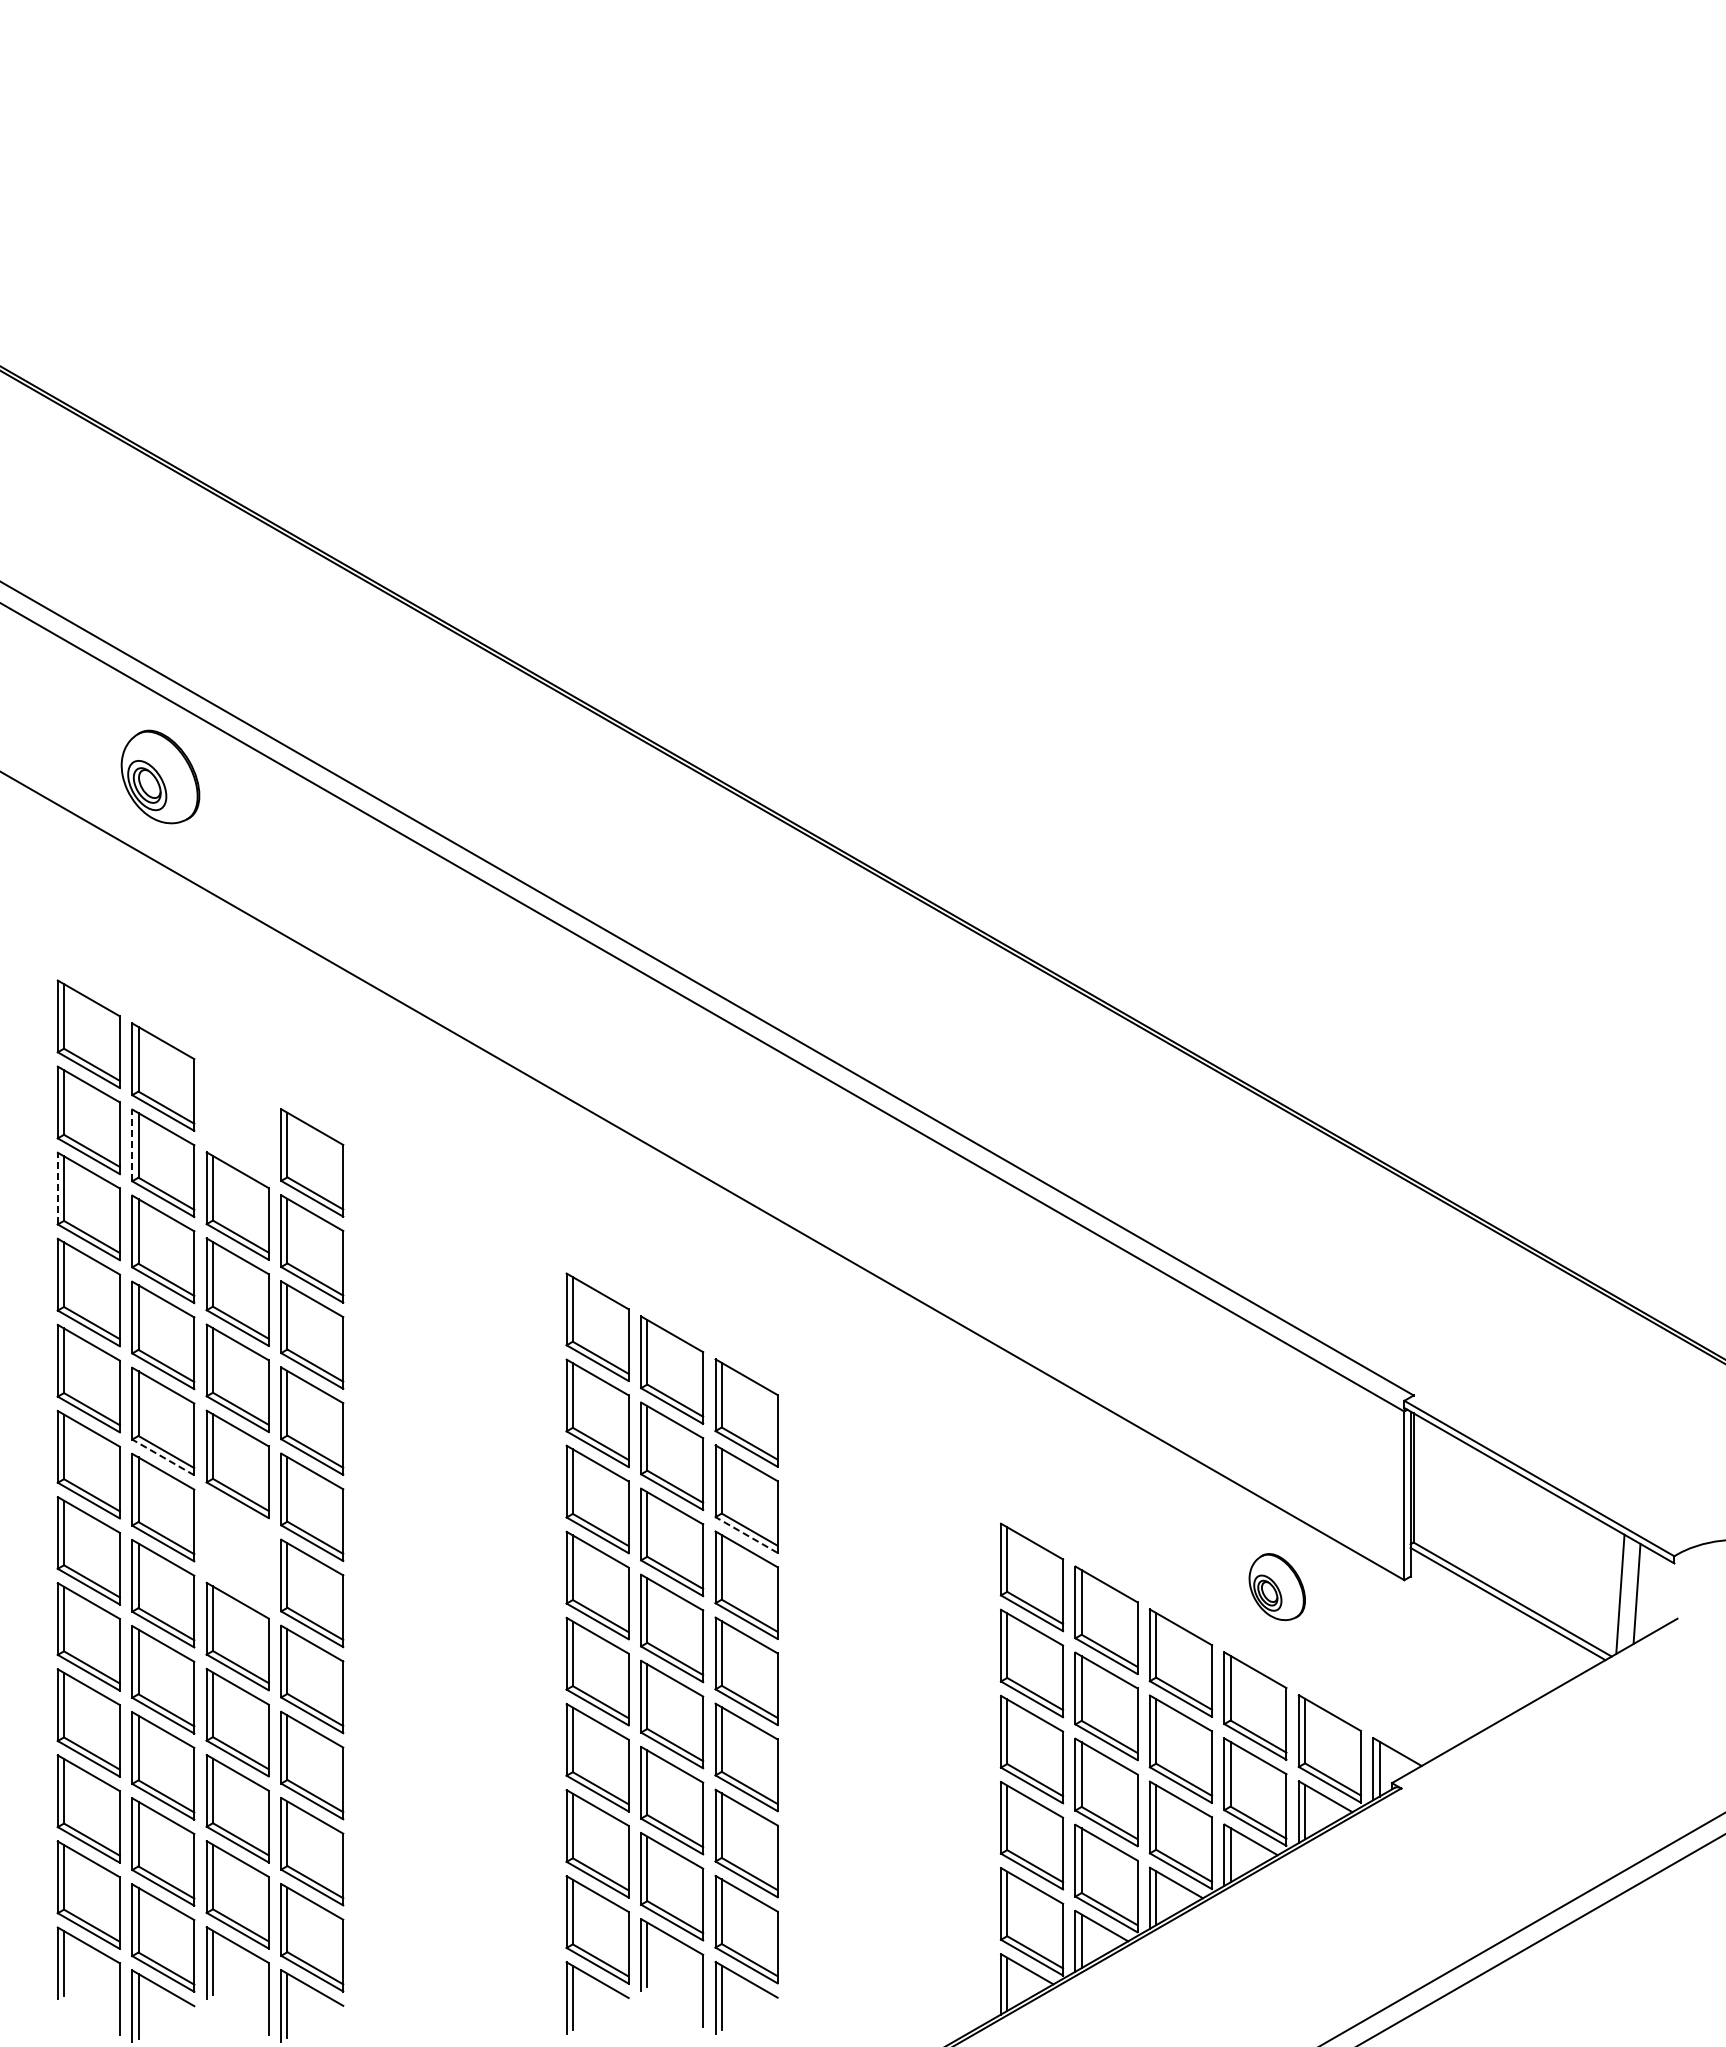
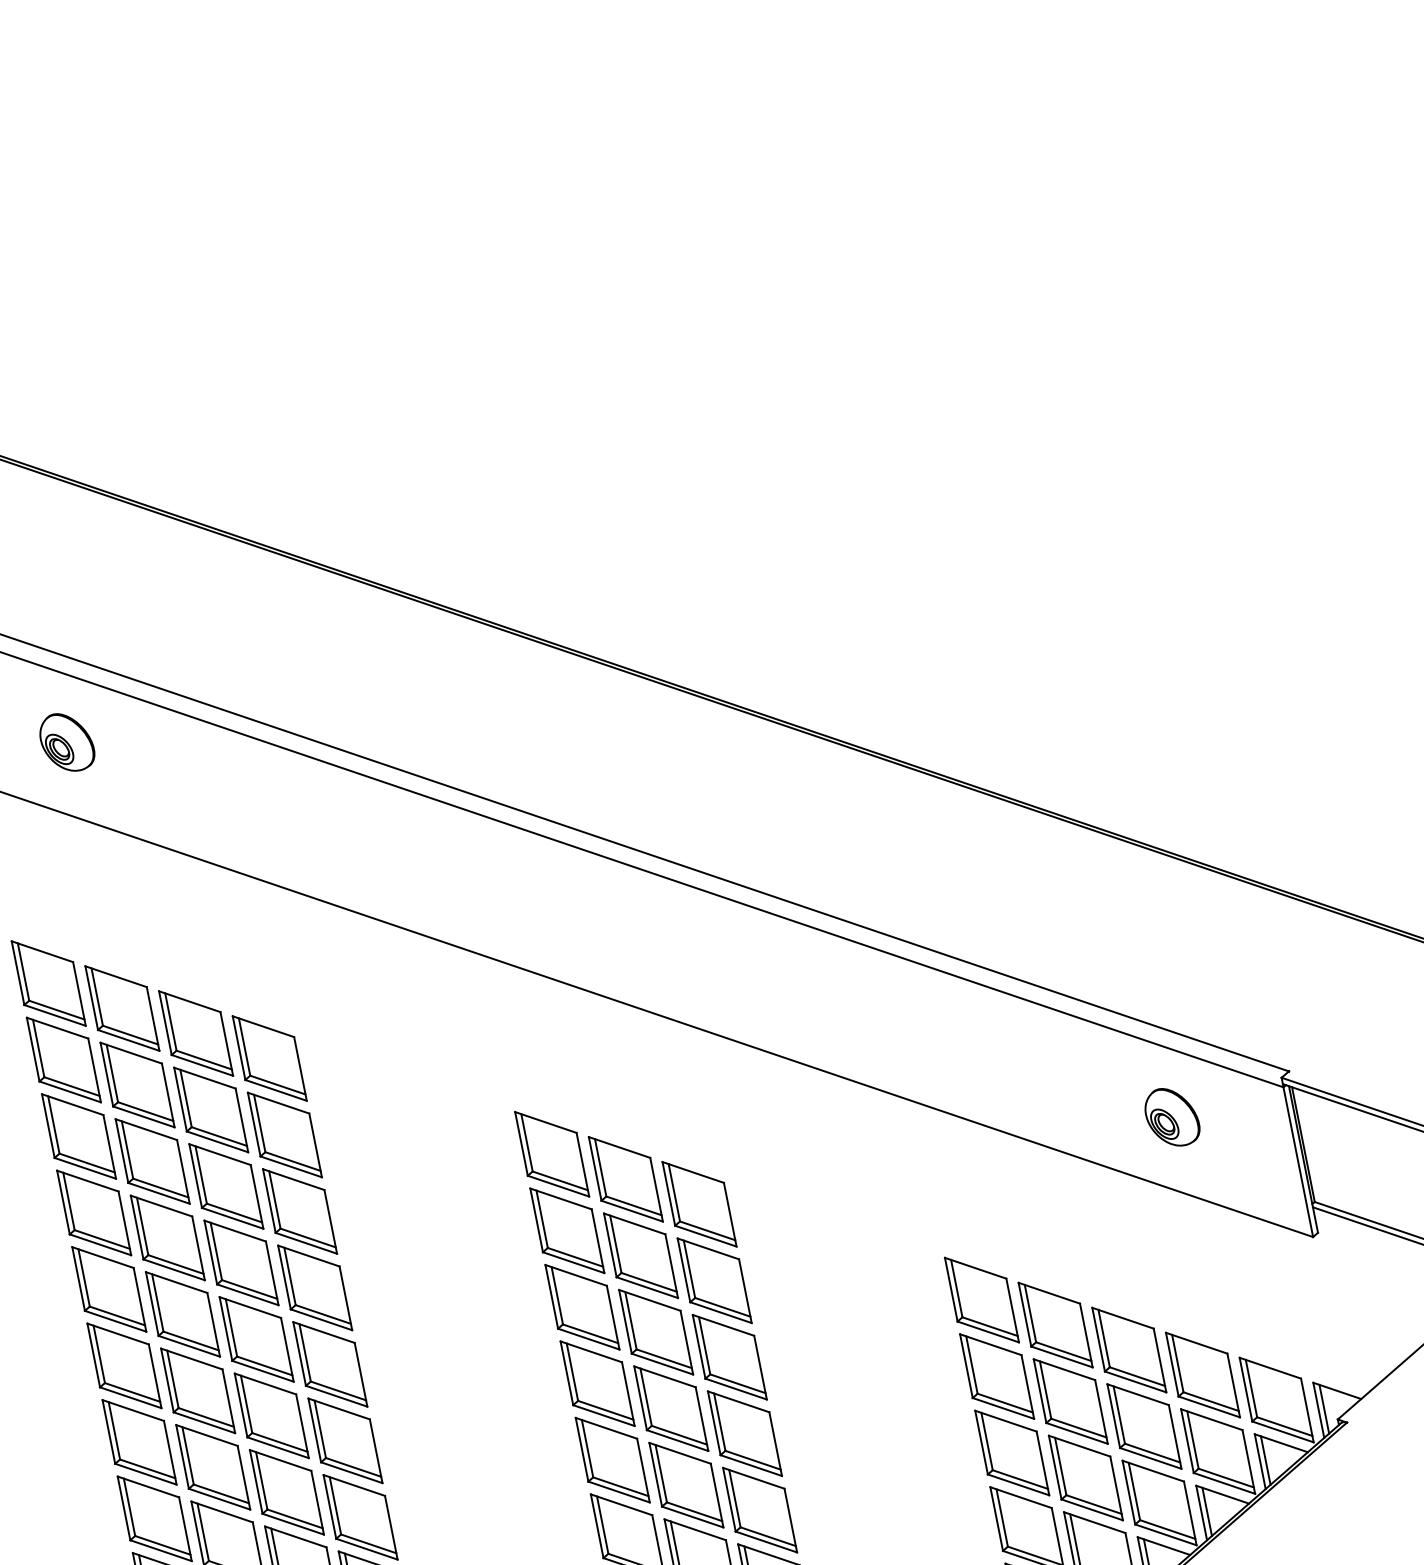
part: (159, 776) -> (66, 742), size x0.71
part: (237, 1119) -> (195, 1033), added
line: (132, 1145) -> (107, 1074), dashed -> solid
line: (57, 1188) -> (48, 1126), dashed -> solid
line: (163, 1457) -> (189, 1346), dashed -> solid
line: (746, 1535) -> (720, 1313), dashed -> solid
part: (237, 1550) -> (271, 1415), added
part: (1276, 1586) -> (1171, 1116), moved

